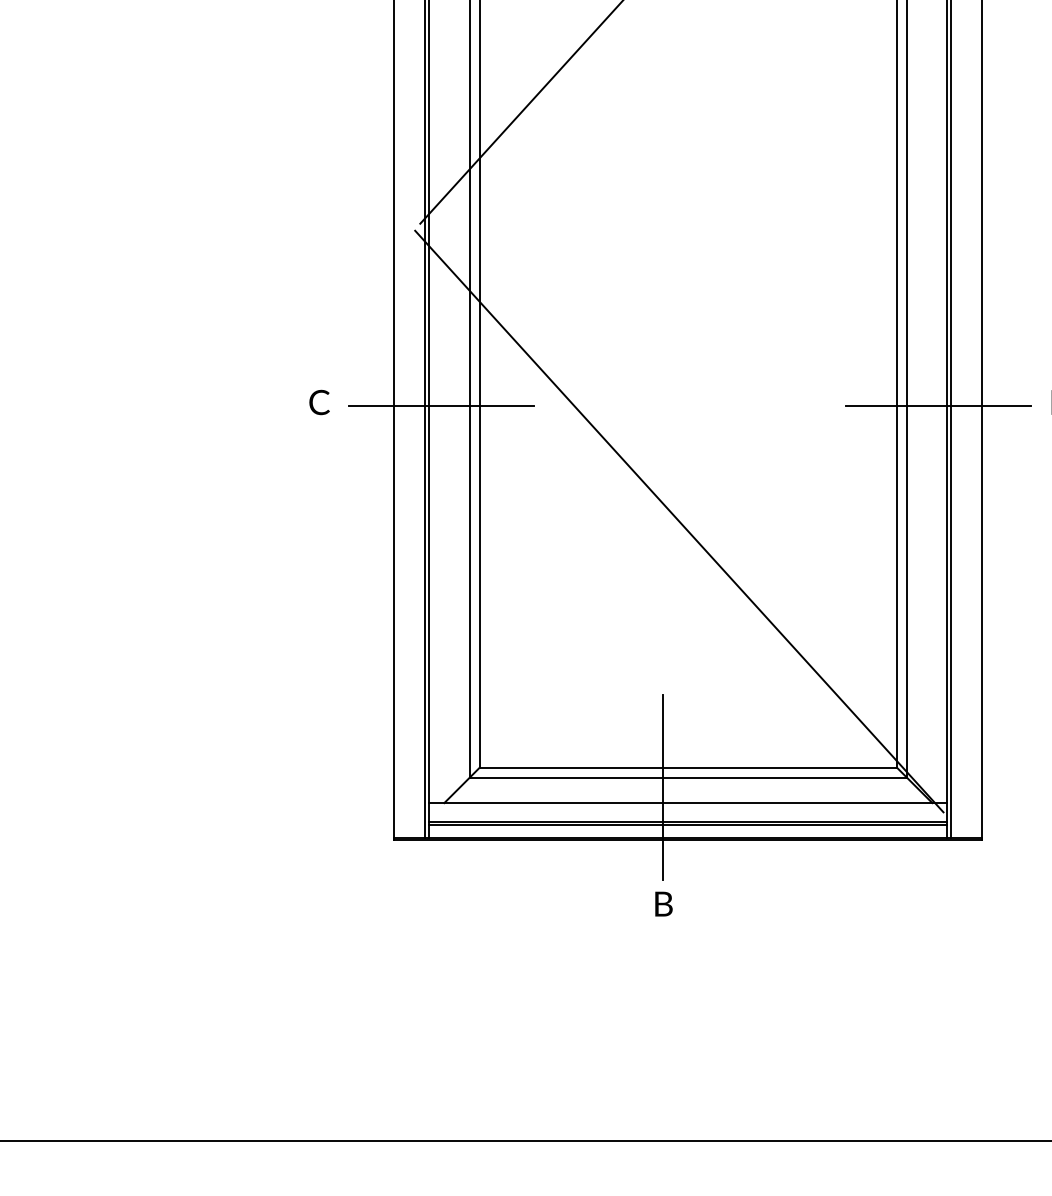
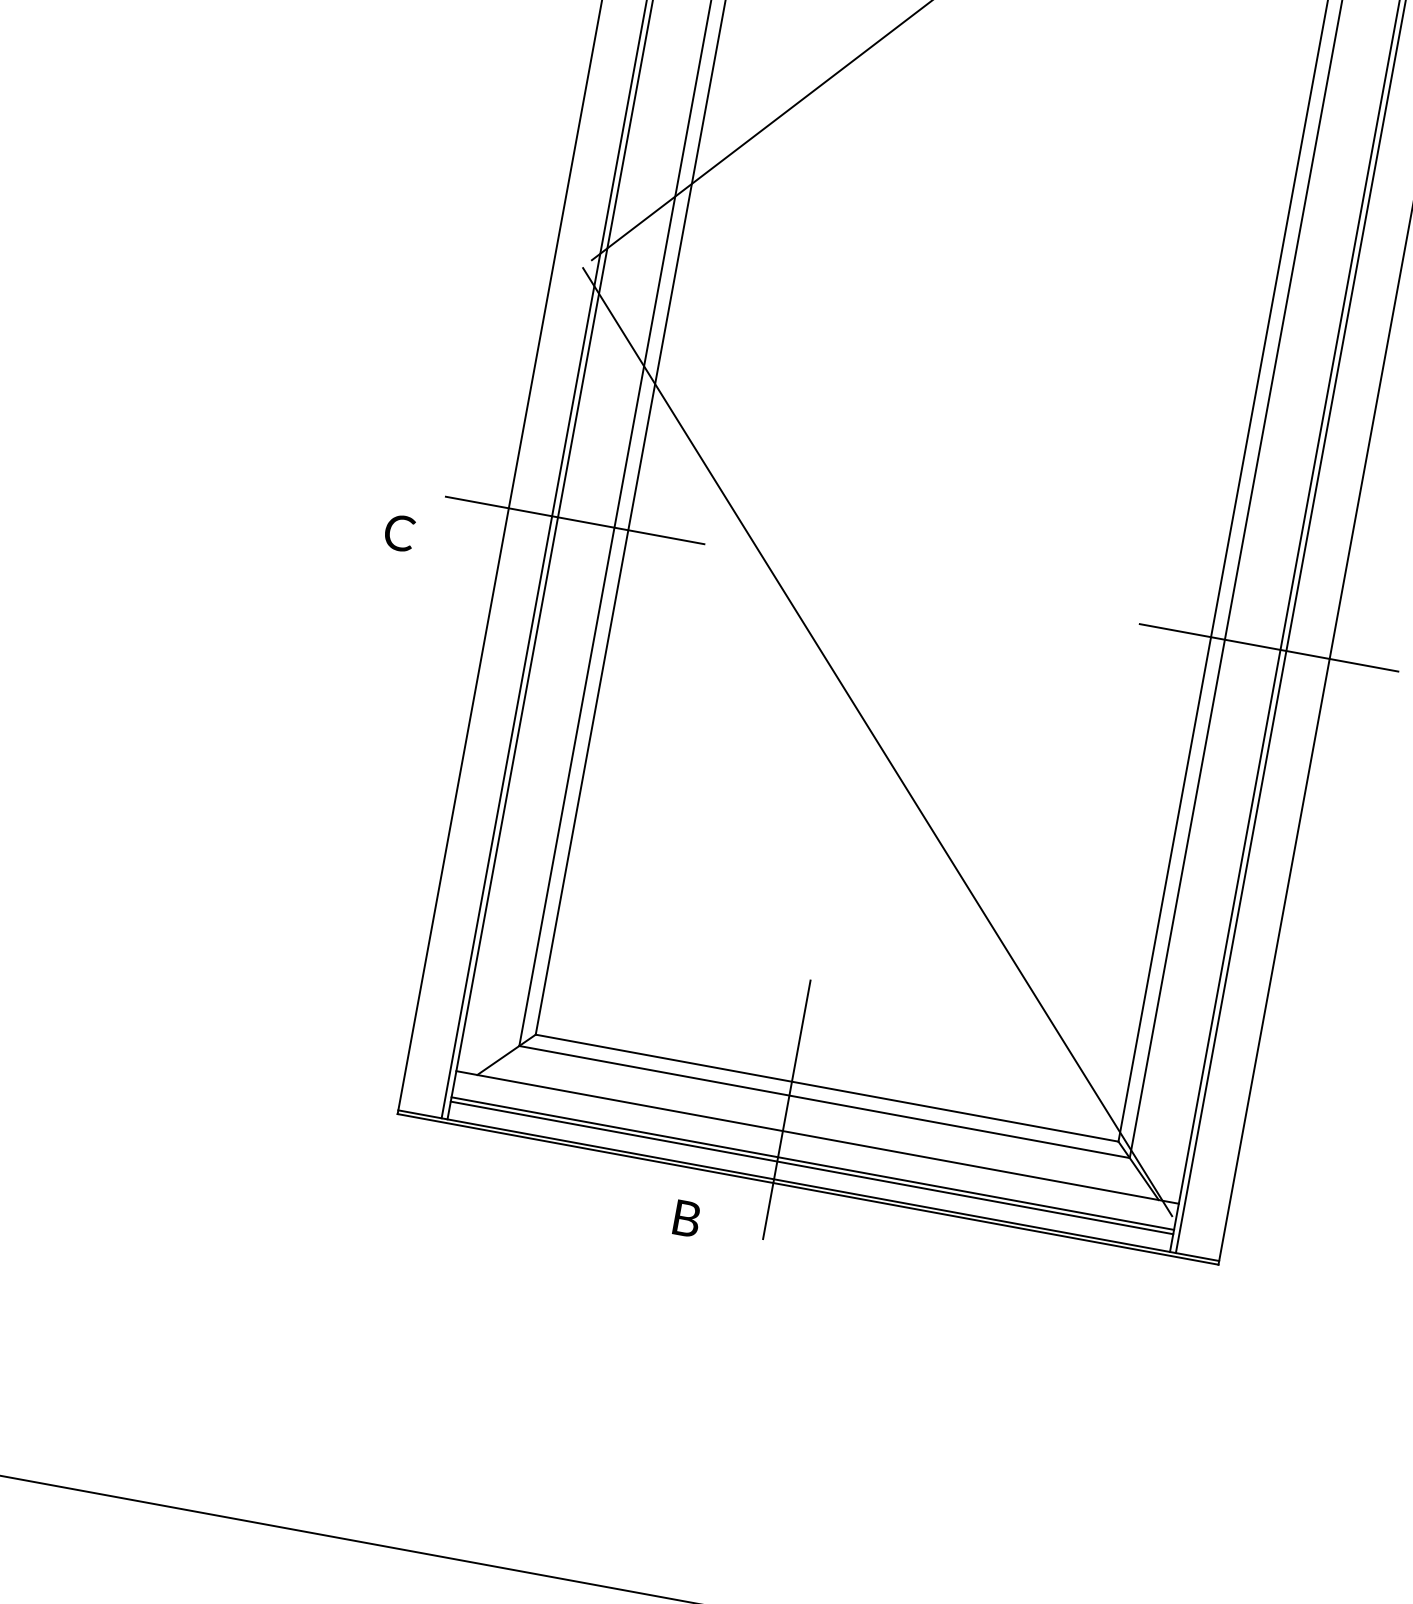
text: (319, 402) -> (399, 533), moved
text: (663, 903) -> (686, 1217), moved

